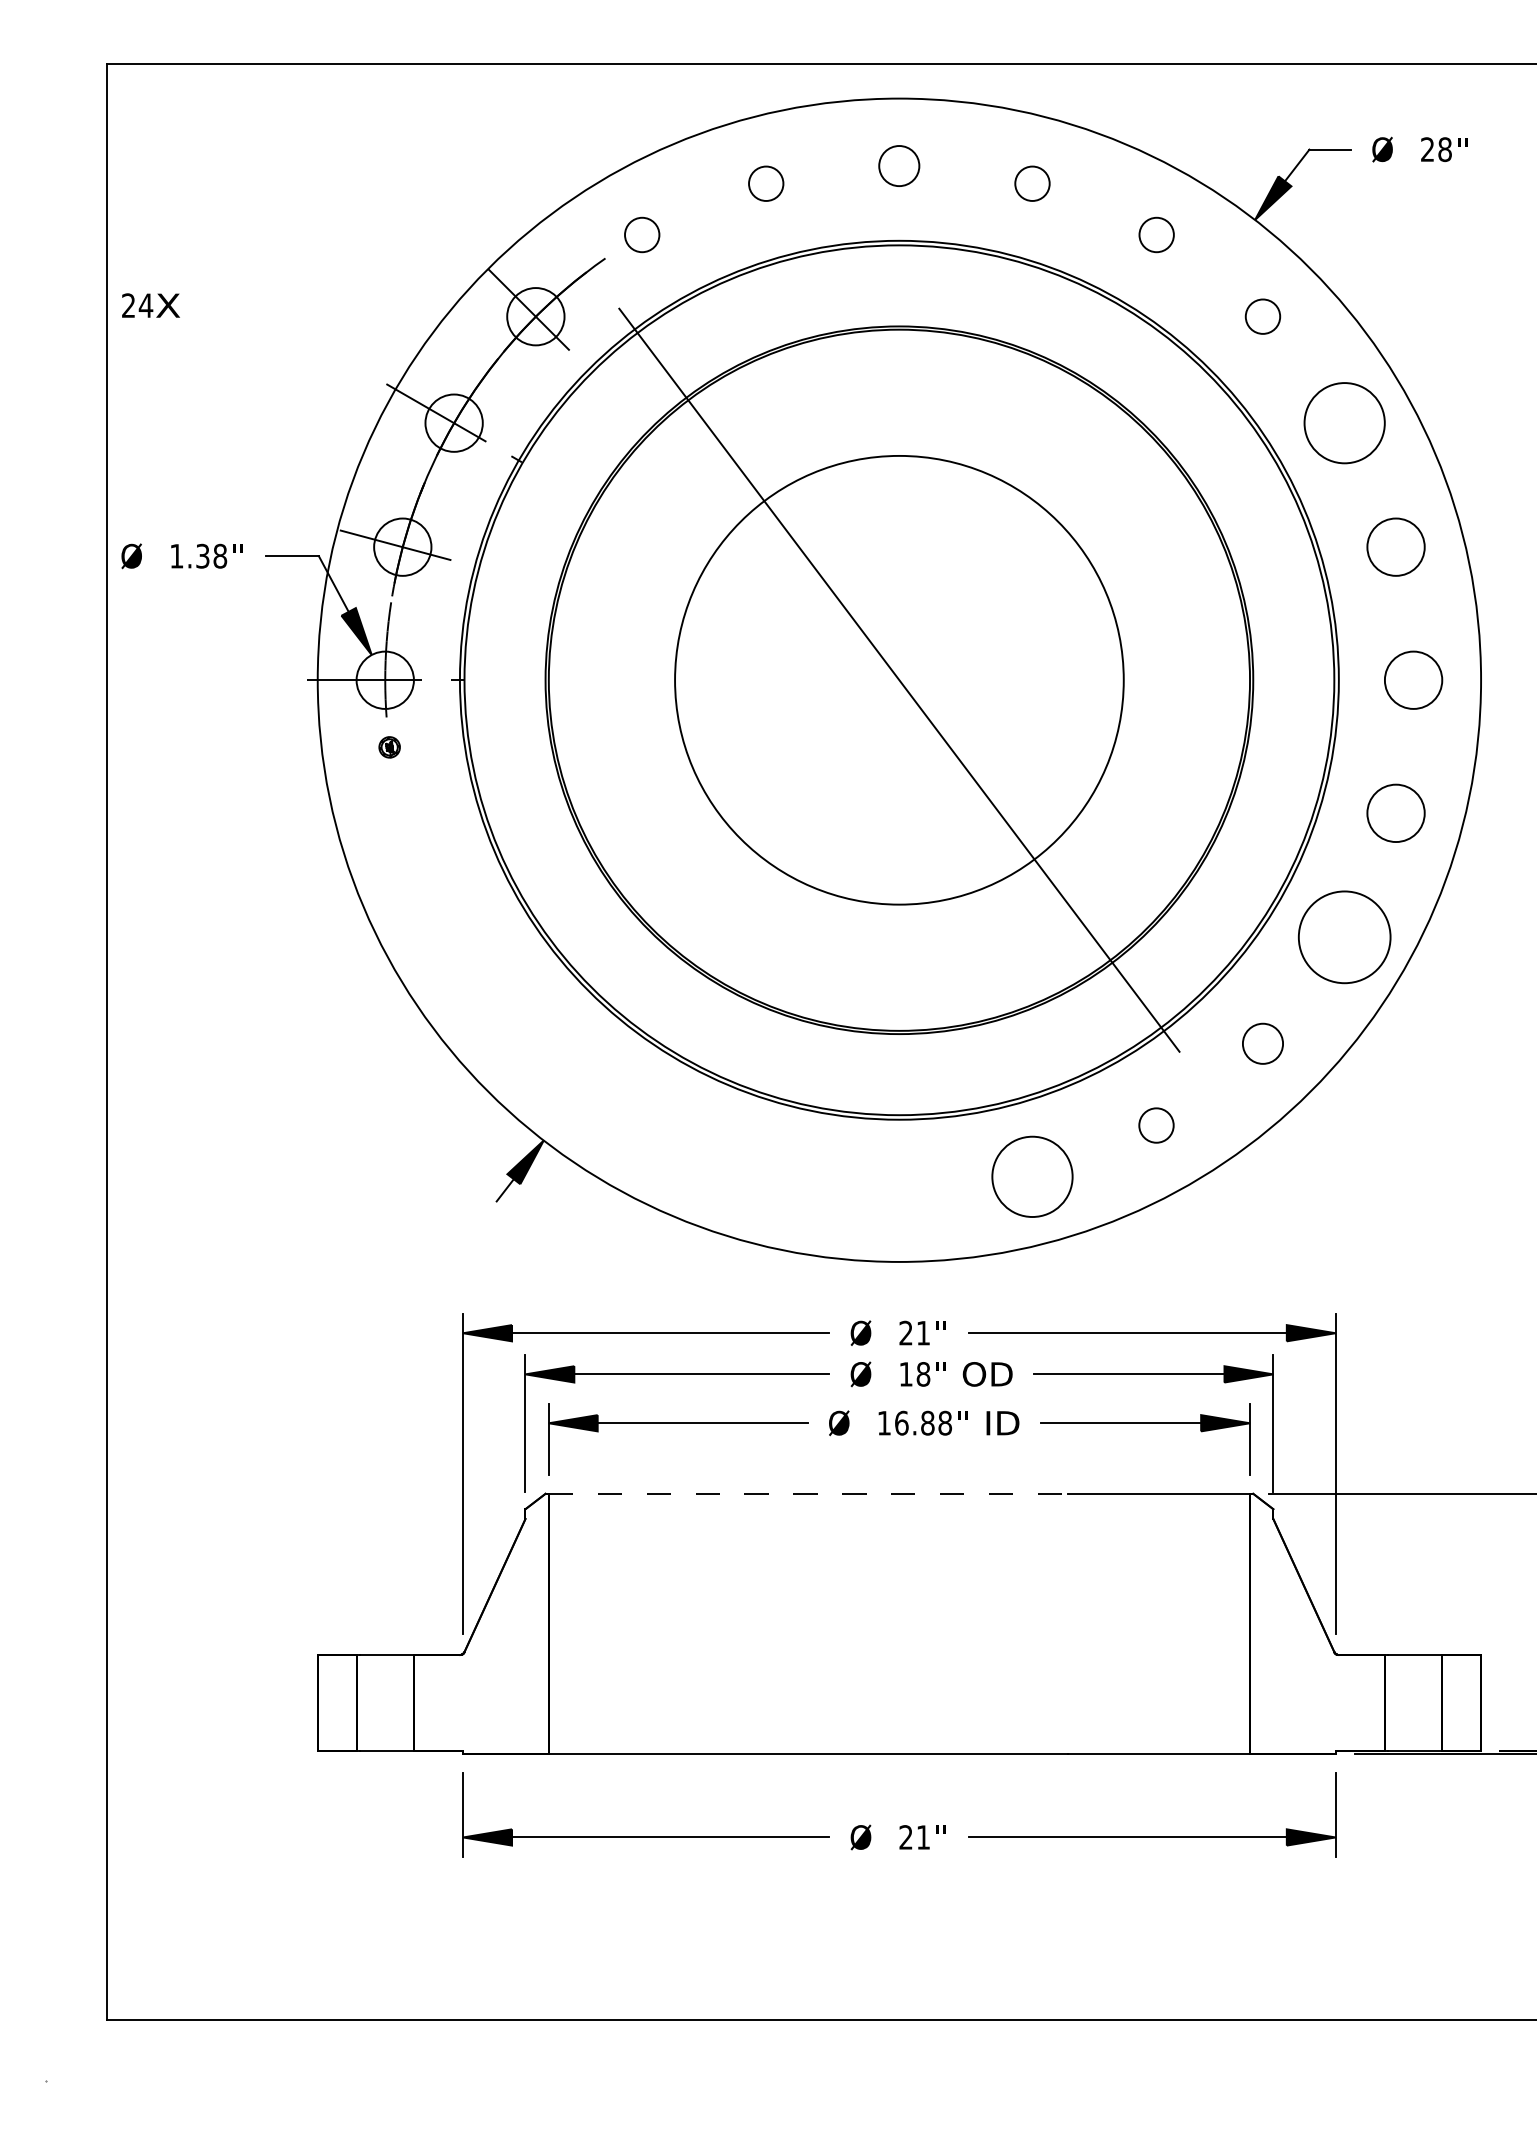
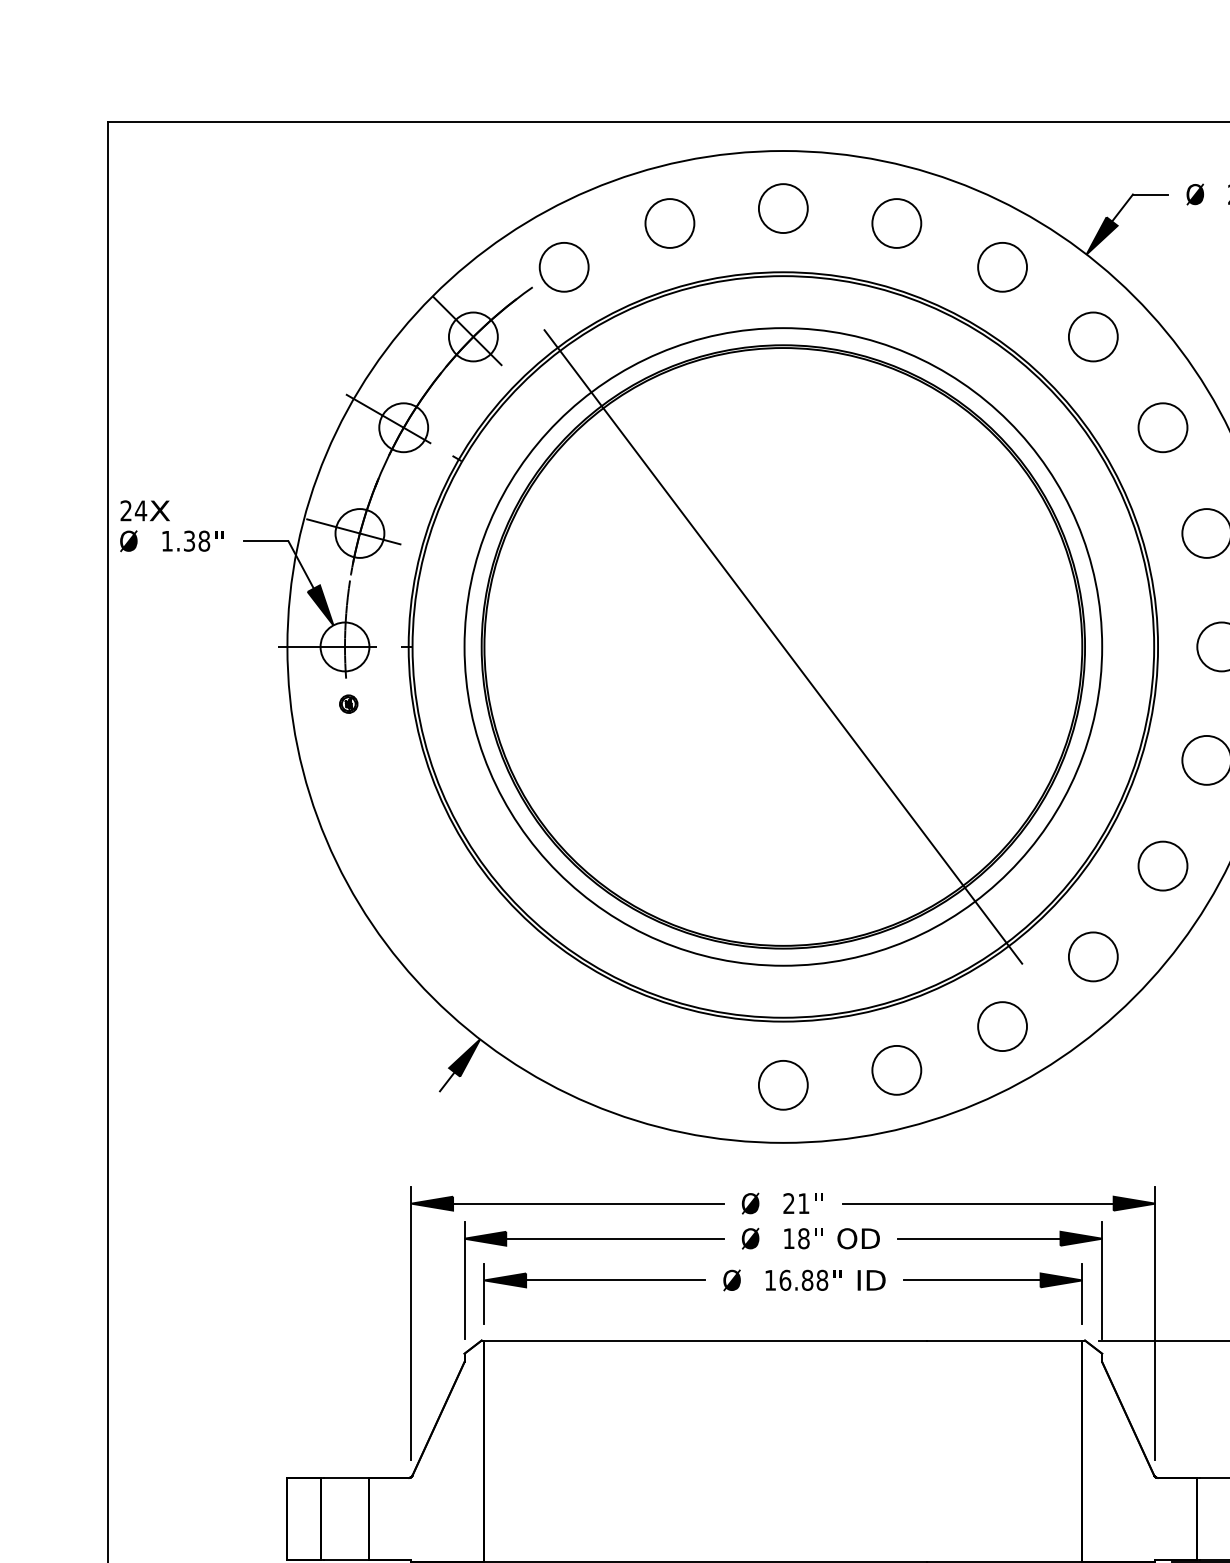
circle: (898, 165) -> (782, 208), size x1.43
circle: (765, 183) -> (669, 223), size x1.67
circle: (1032, 183) -> (896, 223), size x1.67
circle: (641, 234) -> (563, 266), size x1.67
circle: (1156, 234) -> (1002, 266), size x1.67
text: (150, 305) -> (144, 510), moved
circle: (1262, 316) -> (1092, 336), size x1.67
circle: (1344, 422) -> (1162, 427), size x0.71
circle: (899, 680) -> (783, 647), size x1.67
circle: (1344, 937) -> (1162, 866), size x0.62
circle: (1262, 1043) -> (1092, 956), size x1.43
circle: (1156, 1125) -> (1002, 1026), size x1.67
circle: (1032, 1176) -> (896, 1070), size x0.71
circle: (898, 1193) -> (782, 1084), added
line: (808, 1493) -> (705, 1340), dashed -> solid

